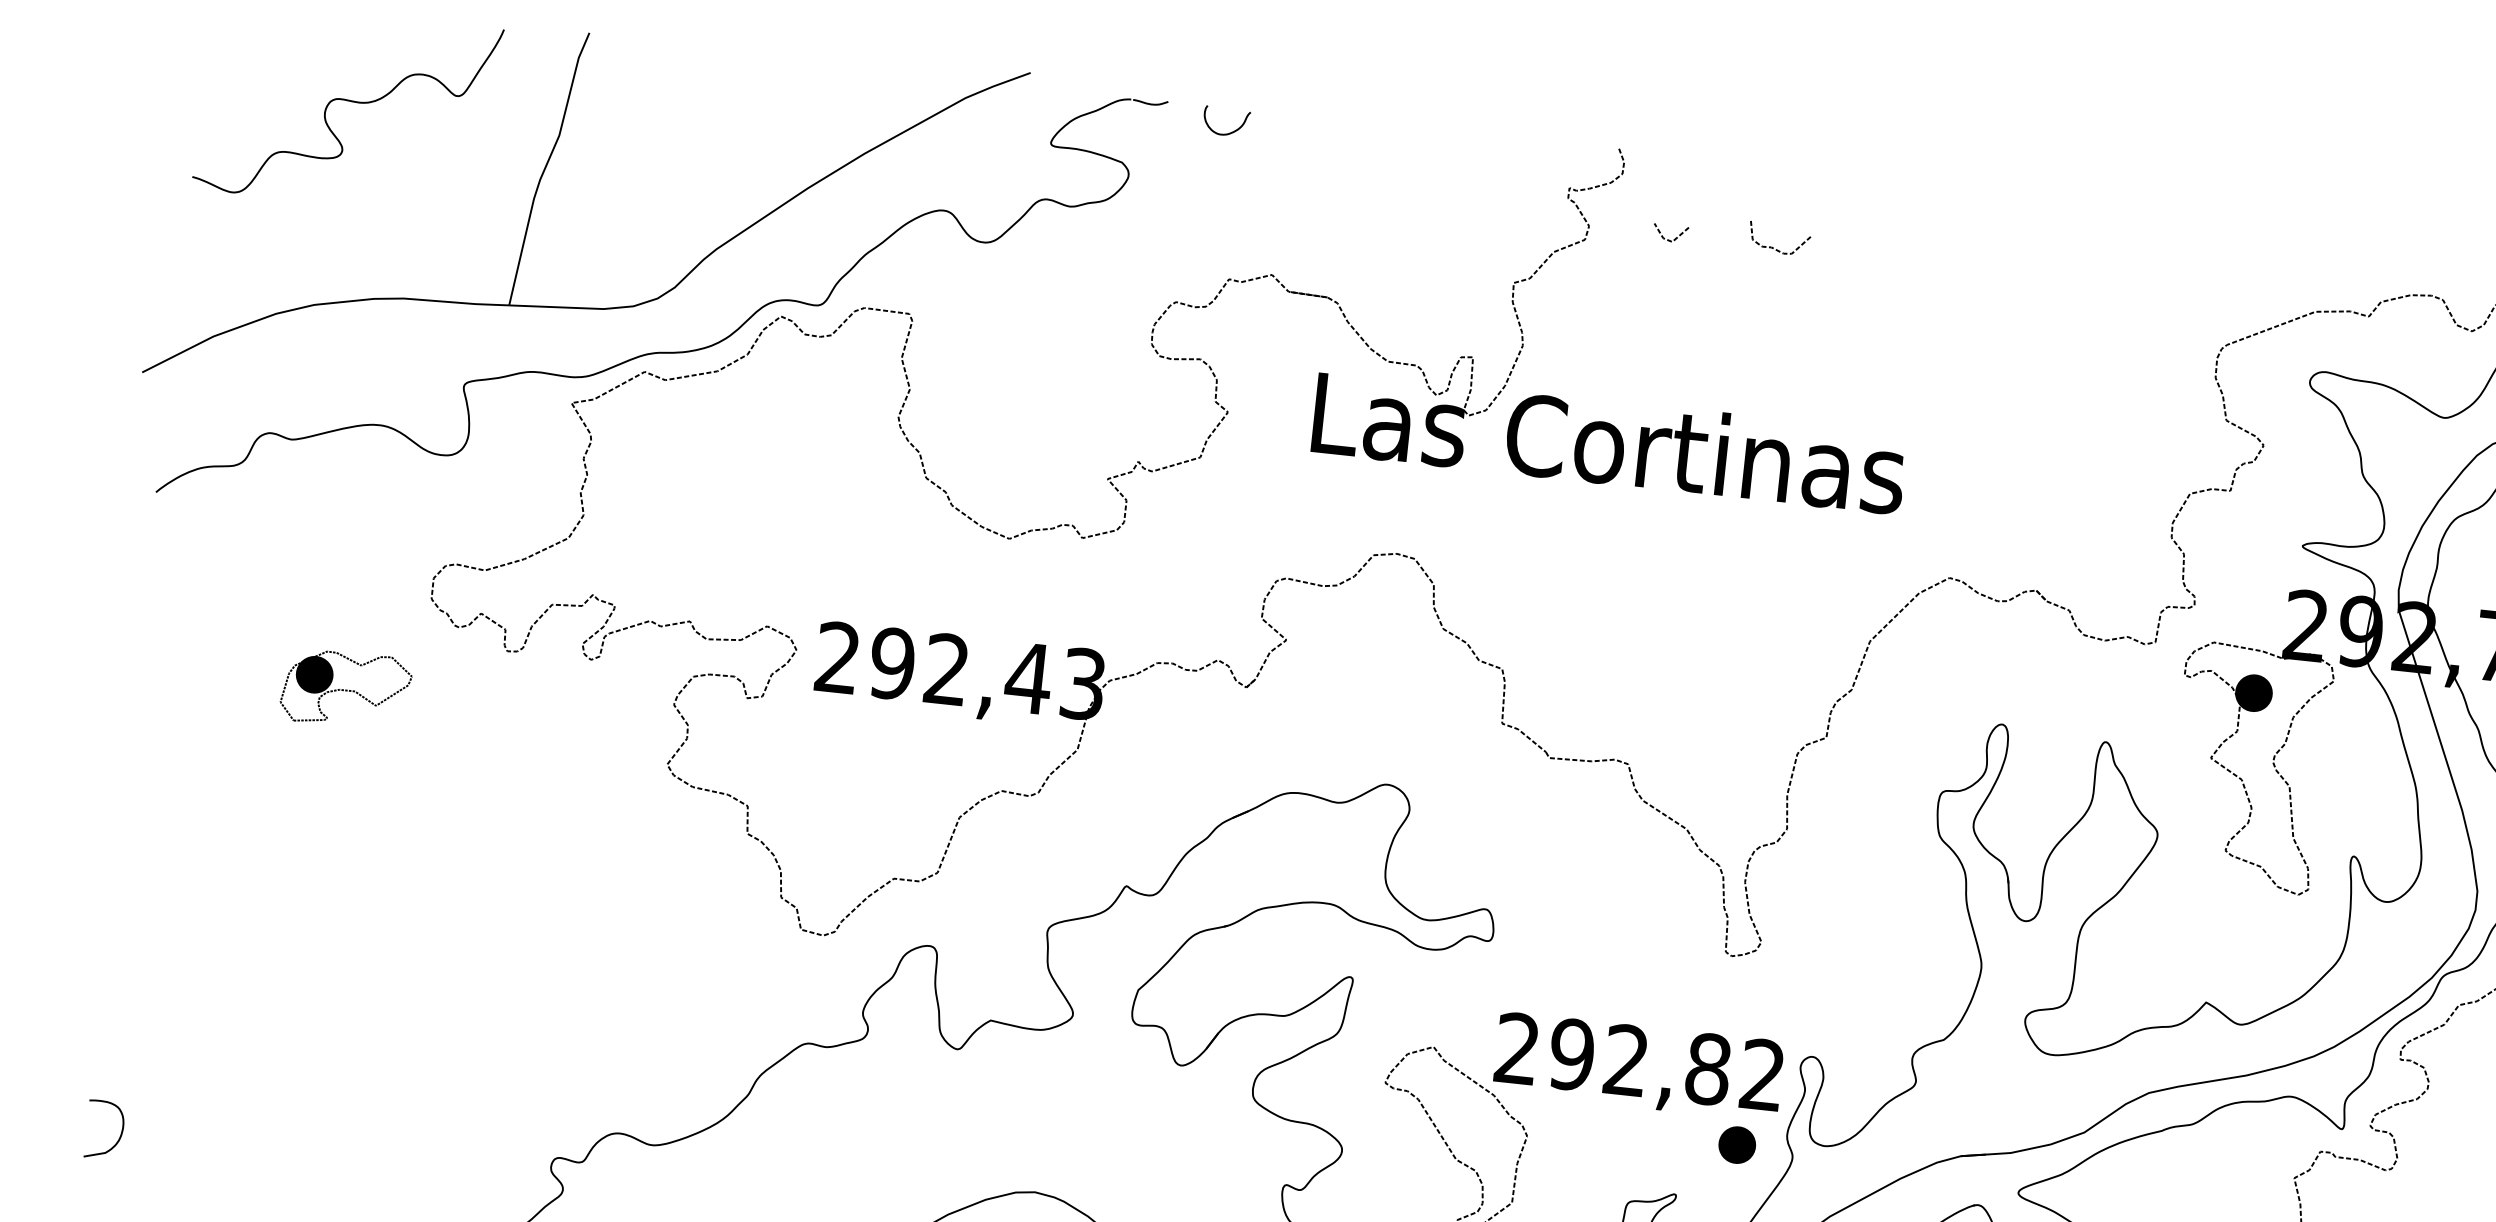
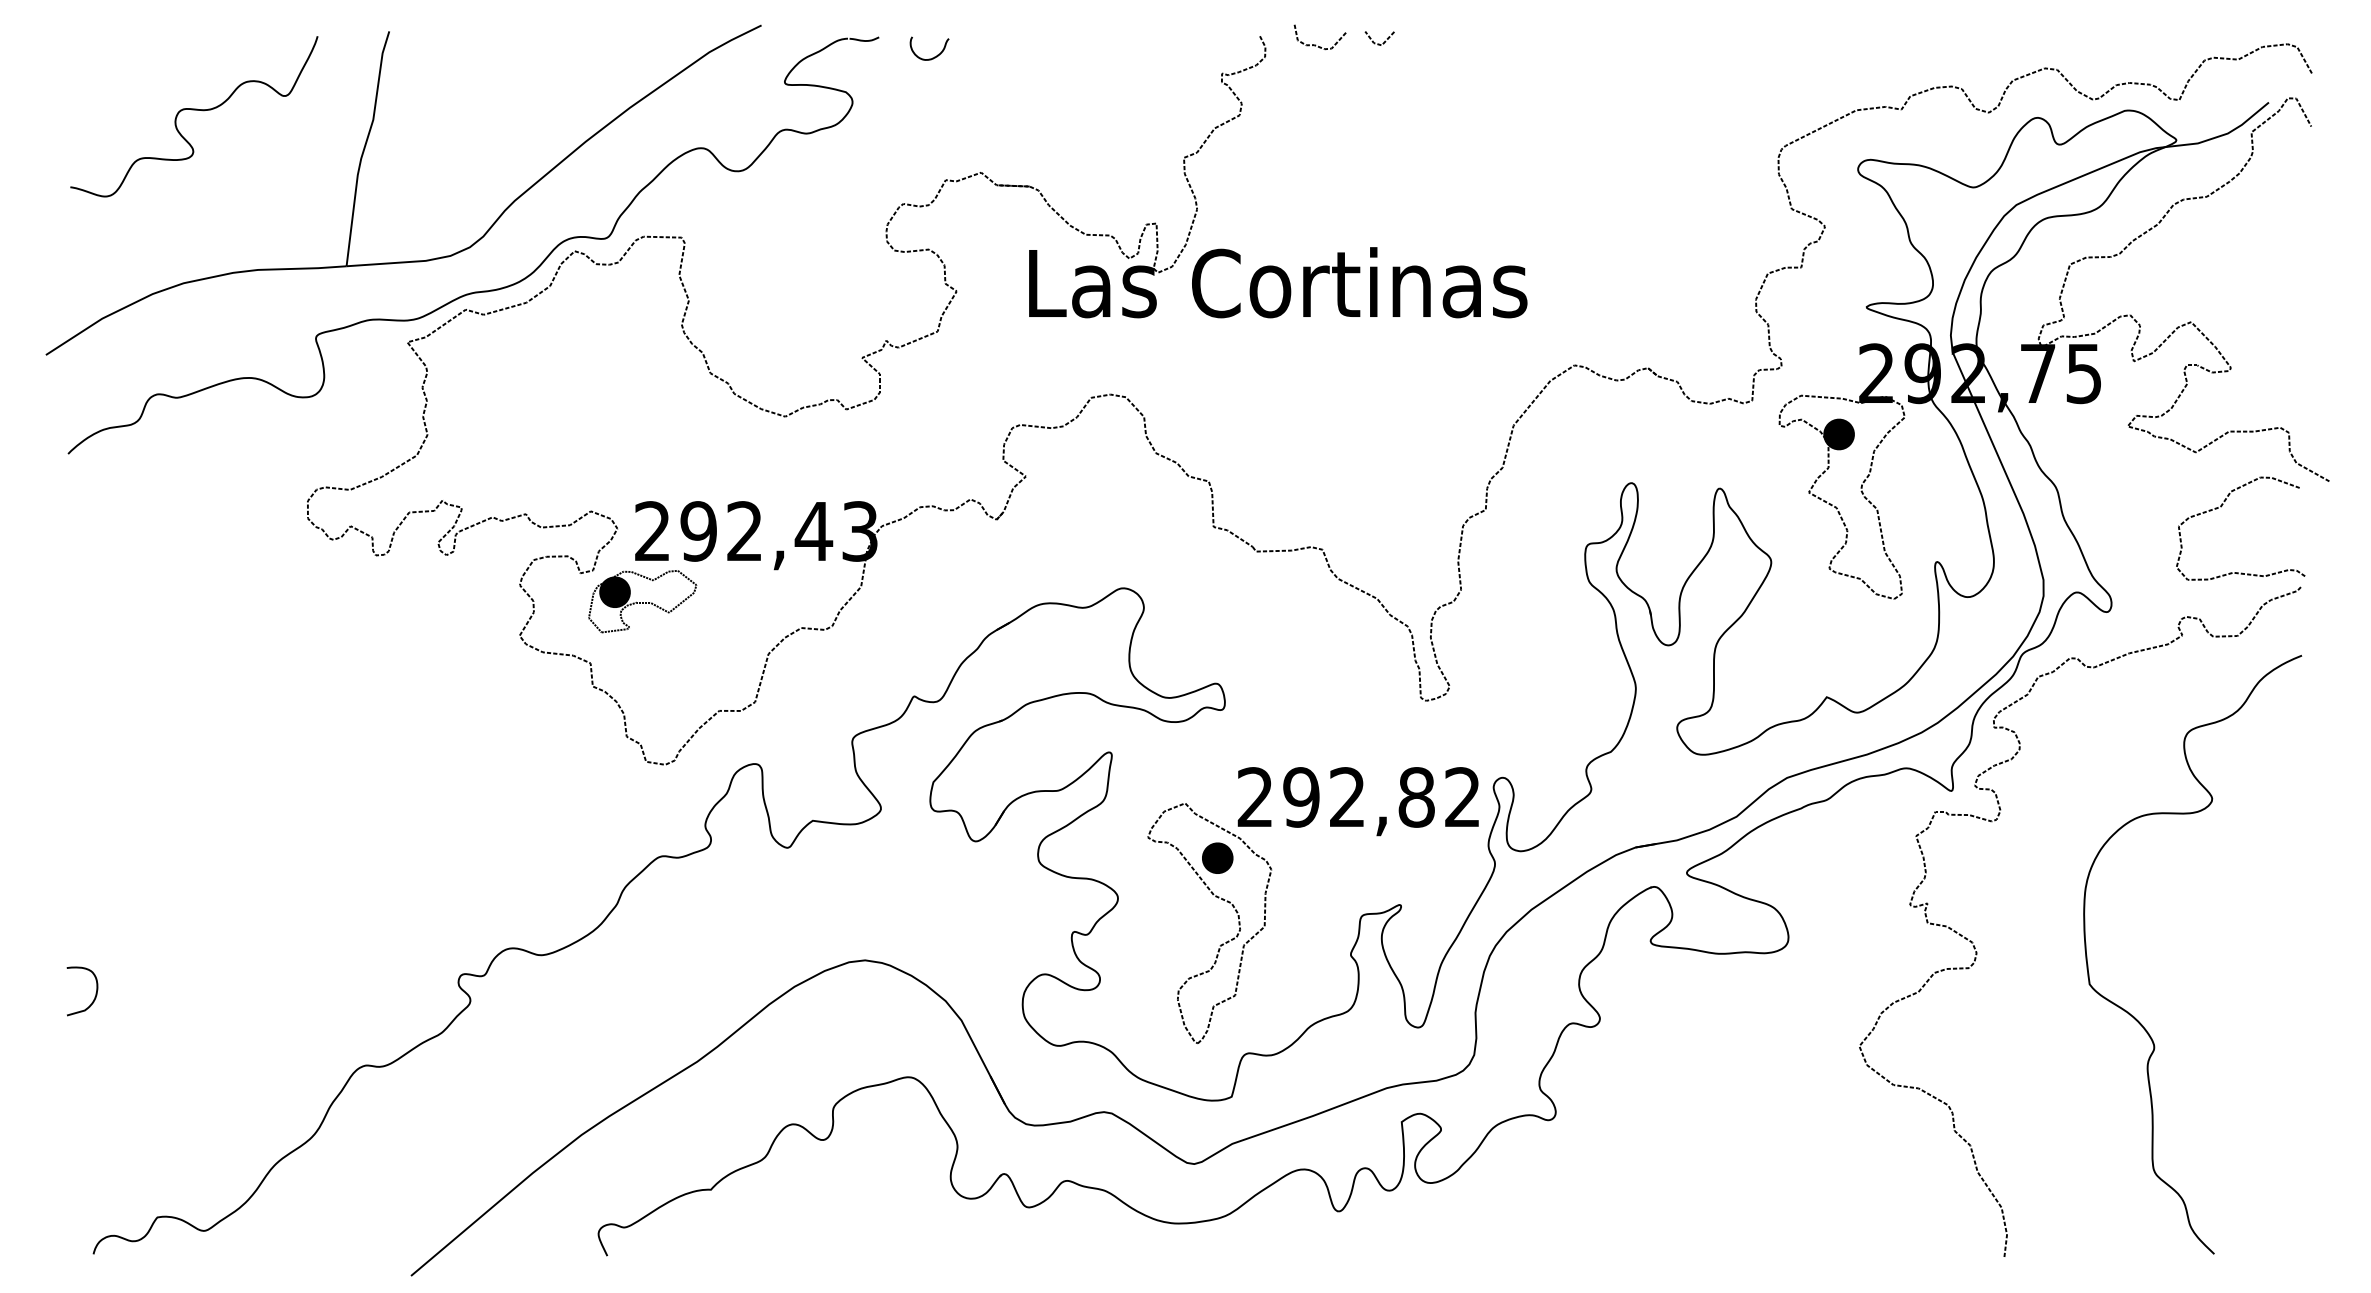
line: (1669, 239) -> (1379, 43), moved
curve: (1773, 246) -> (1315, 44), moved
part: (346, 689) -> (642, 601), moved
part: (1737, 1144) -> (1217, 857), moved

